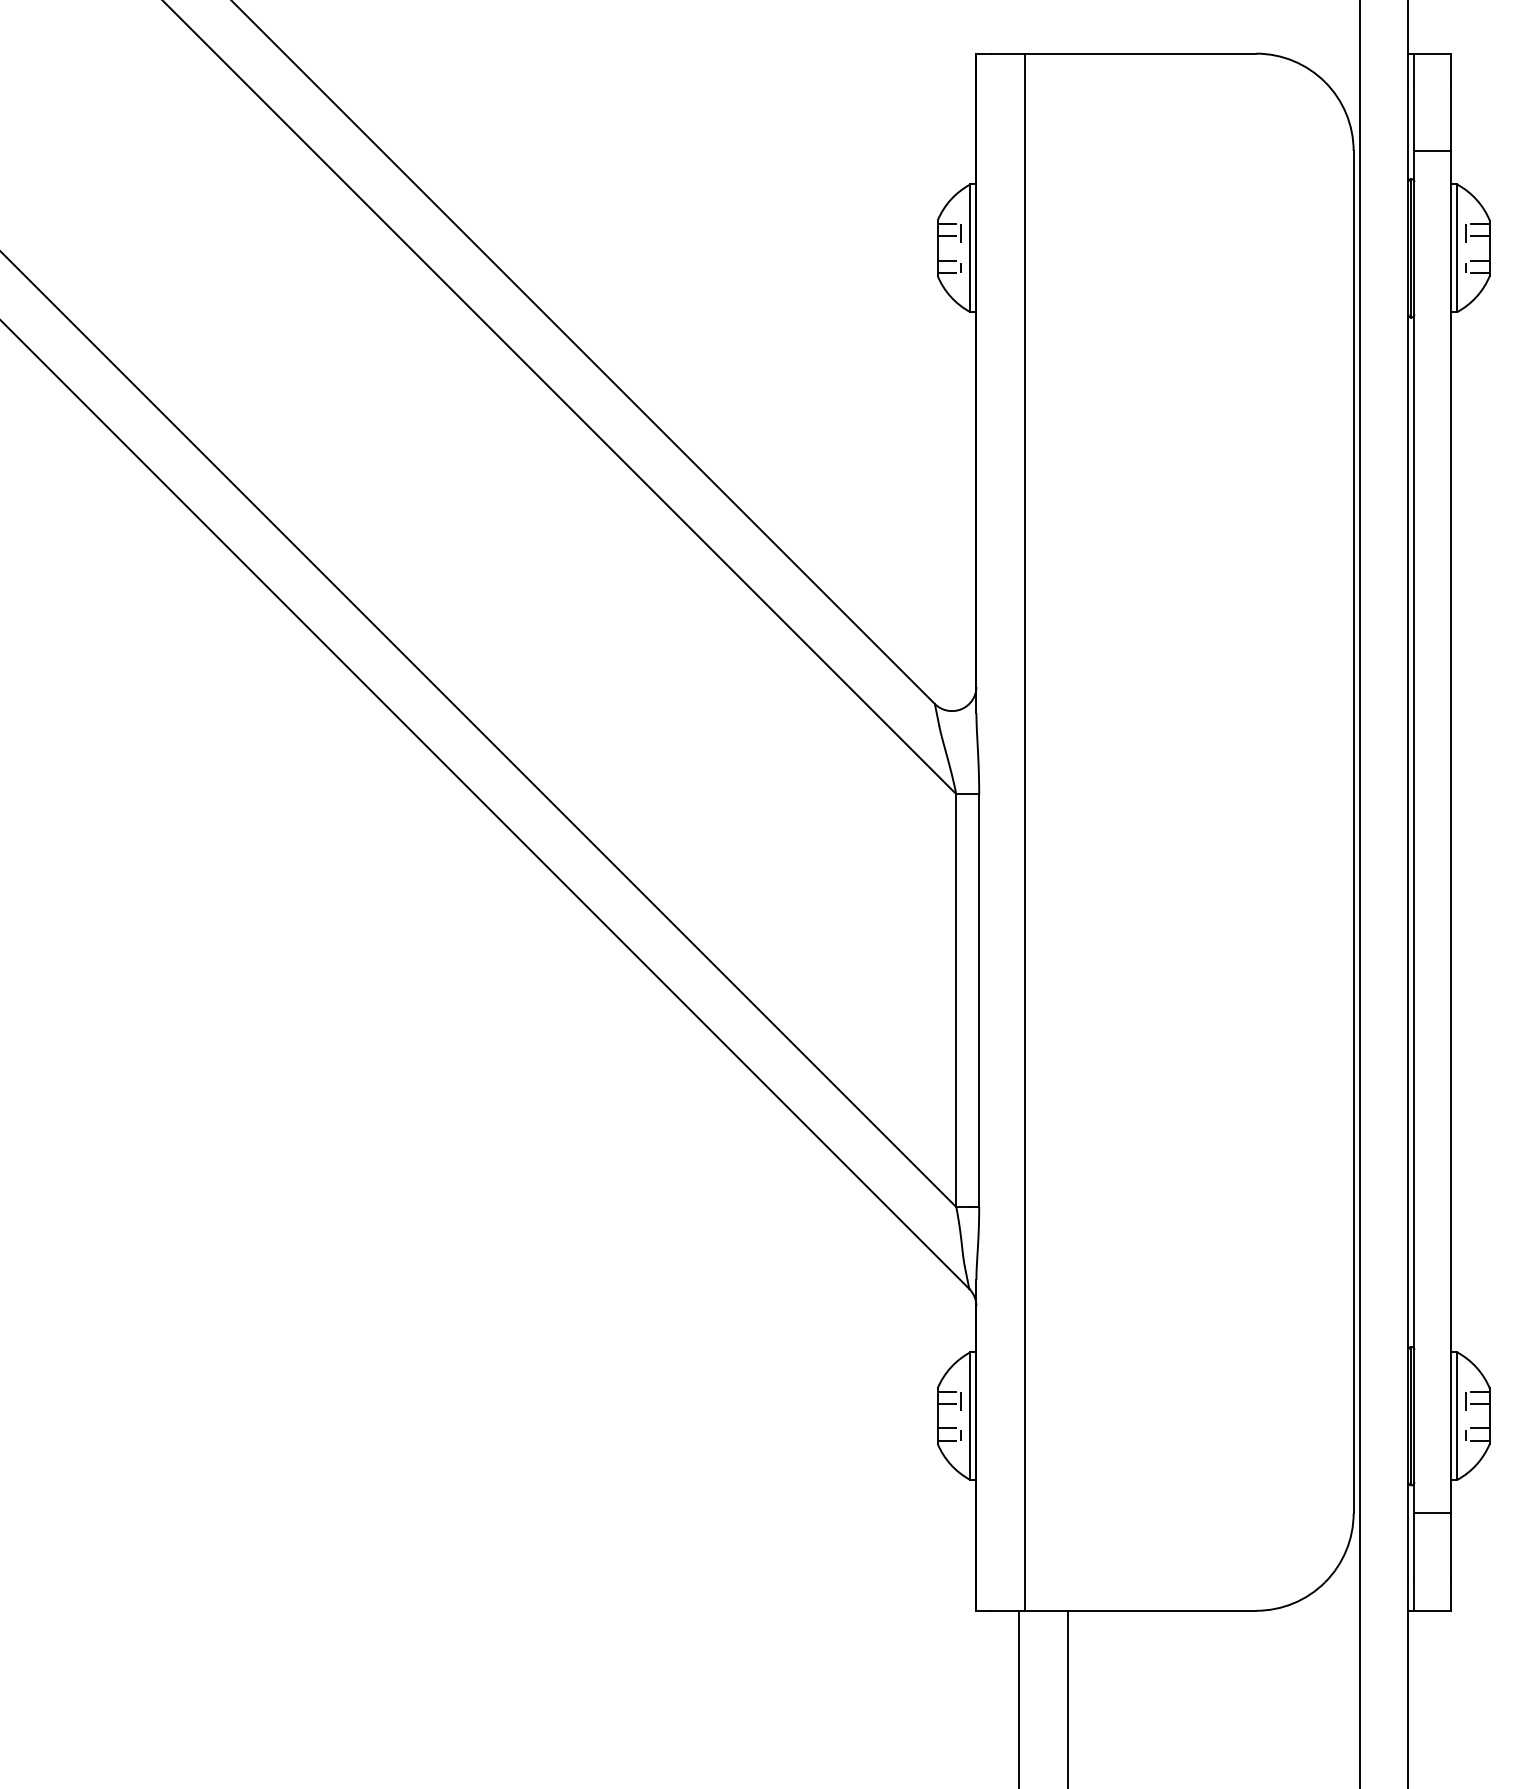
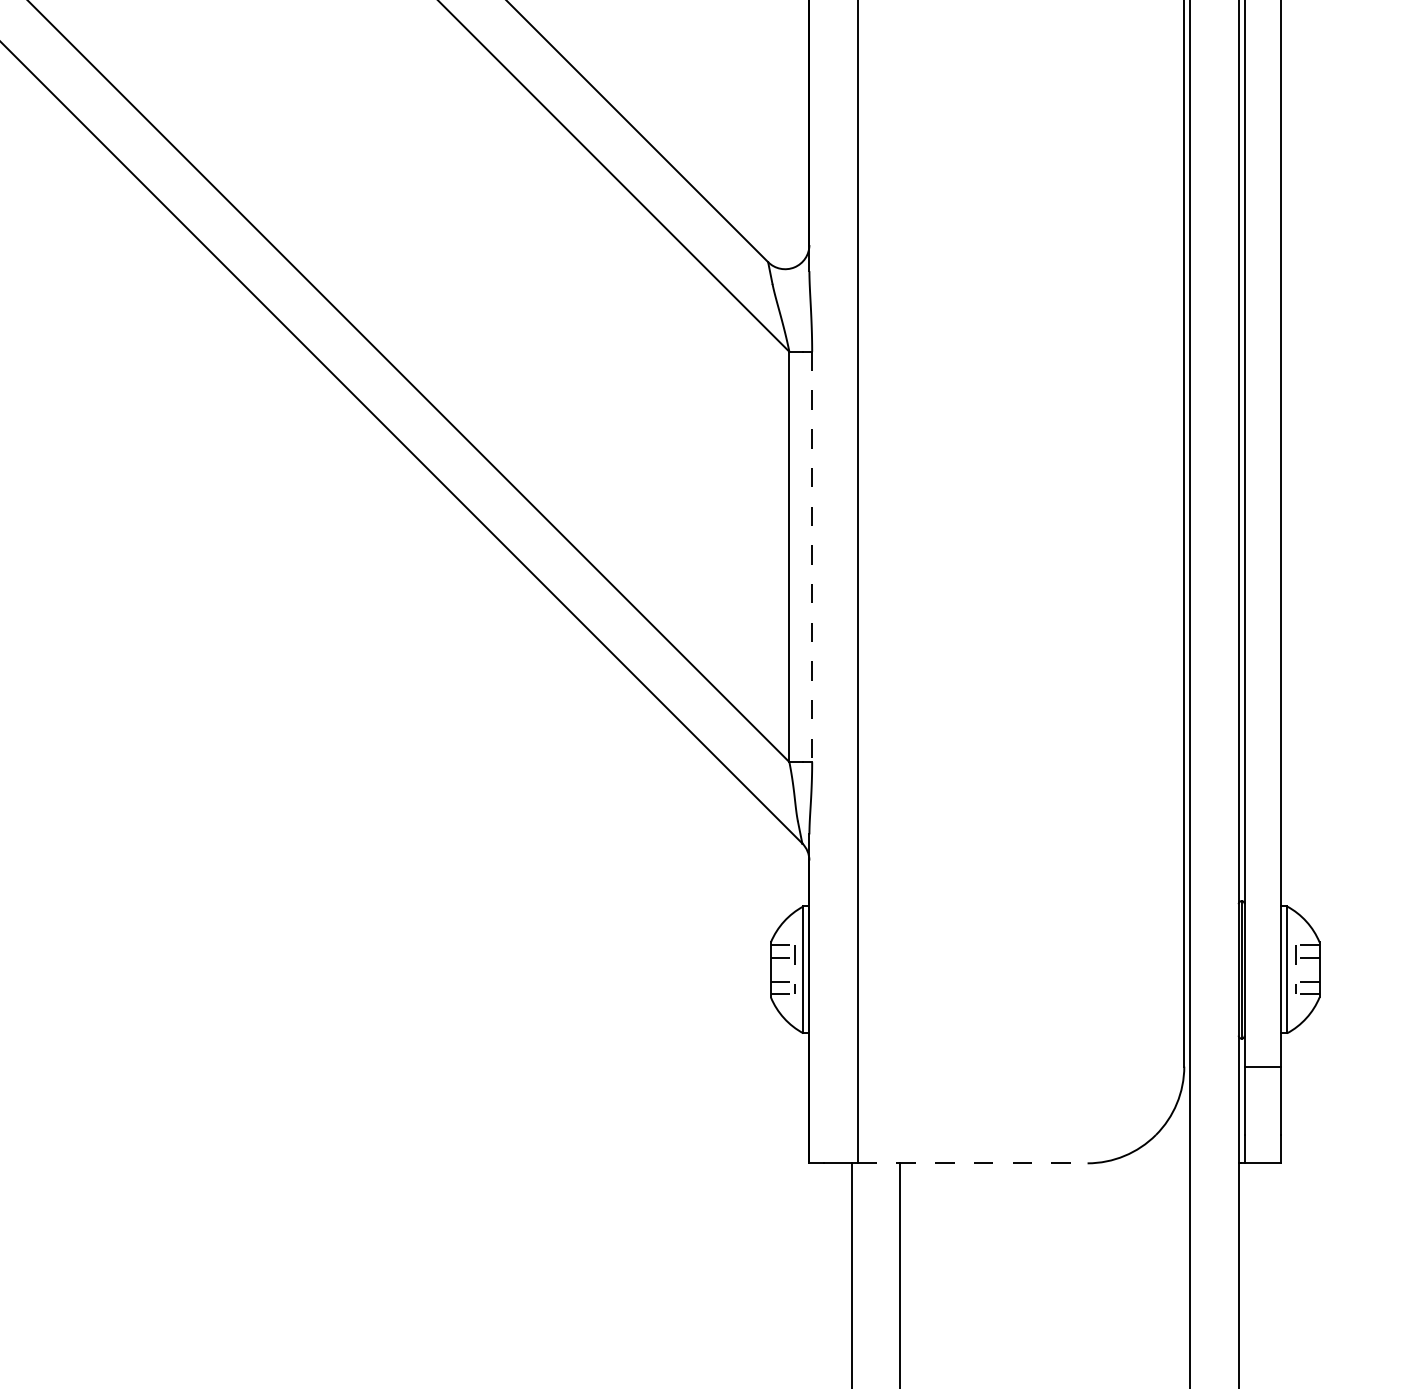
line: (979, 1001) -> (812, 557), solid -> dashed
line: (1140, 1610) -> (972, 1163), solid -> dashed

